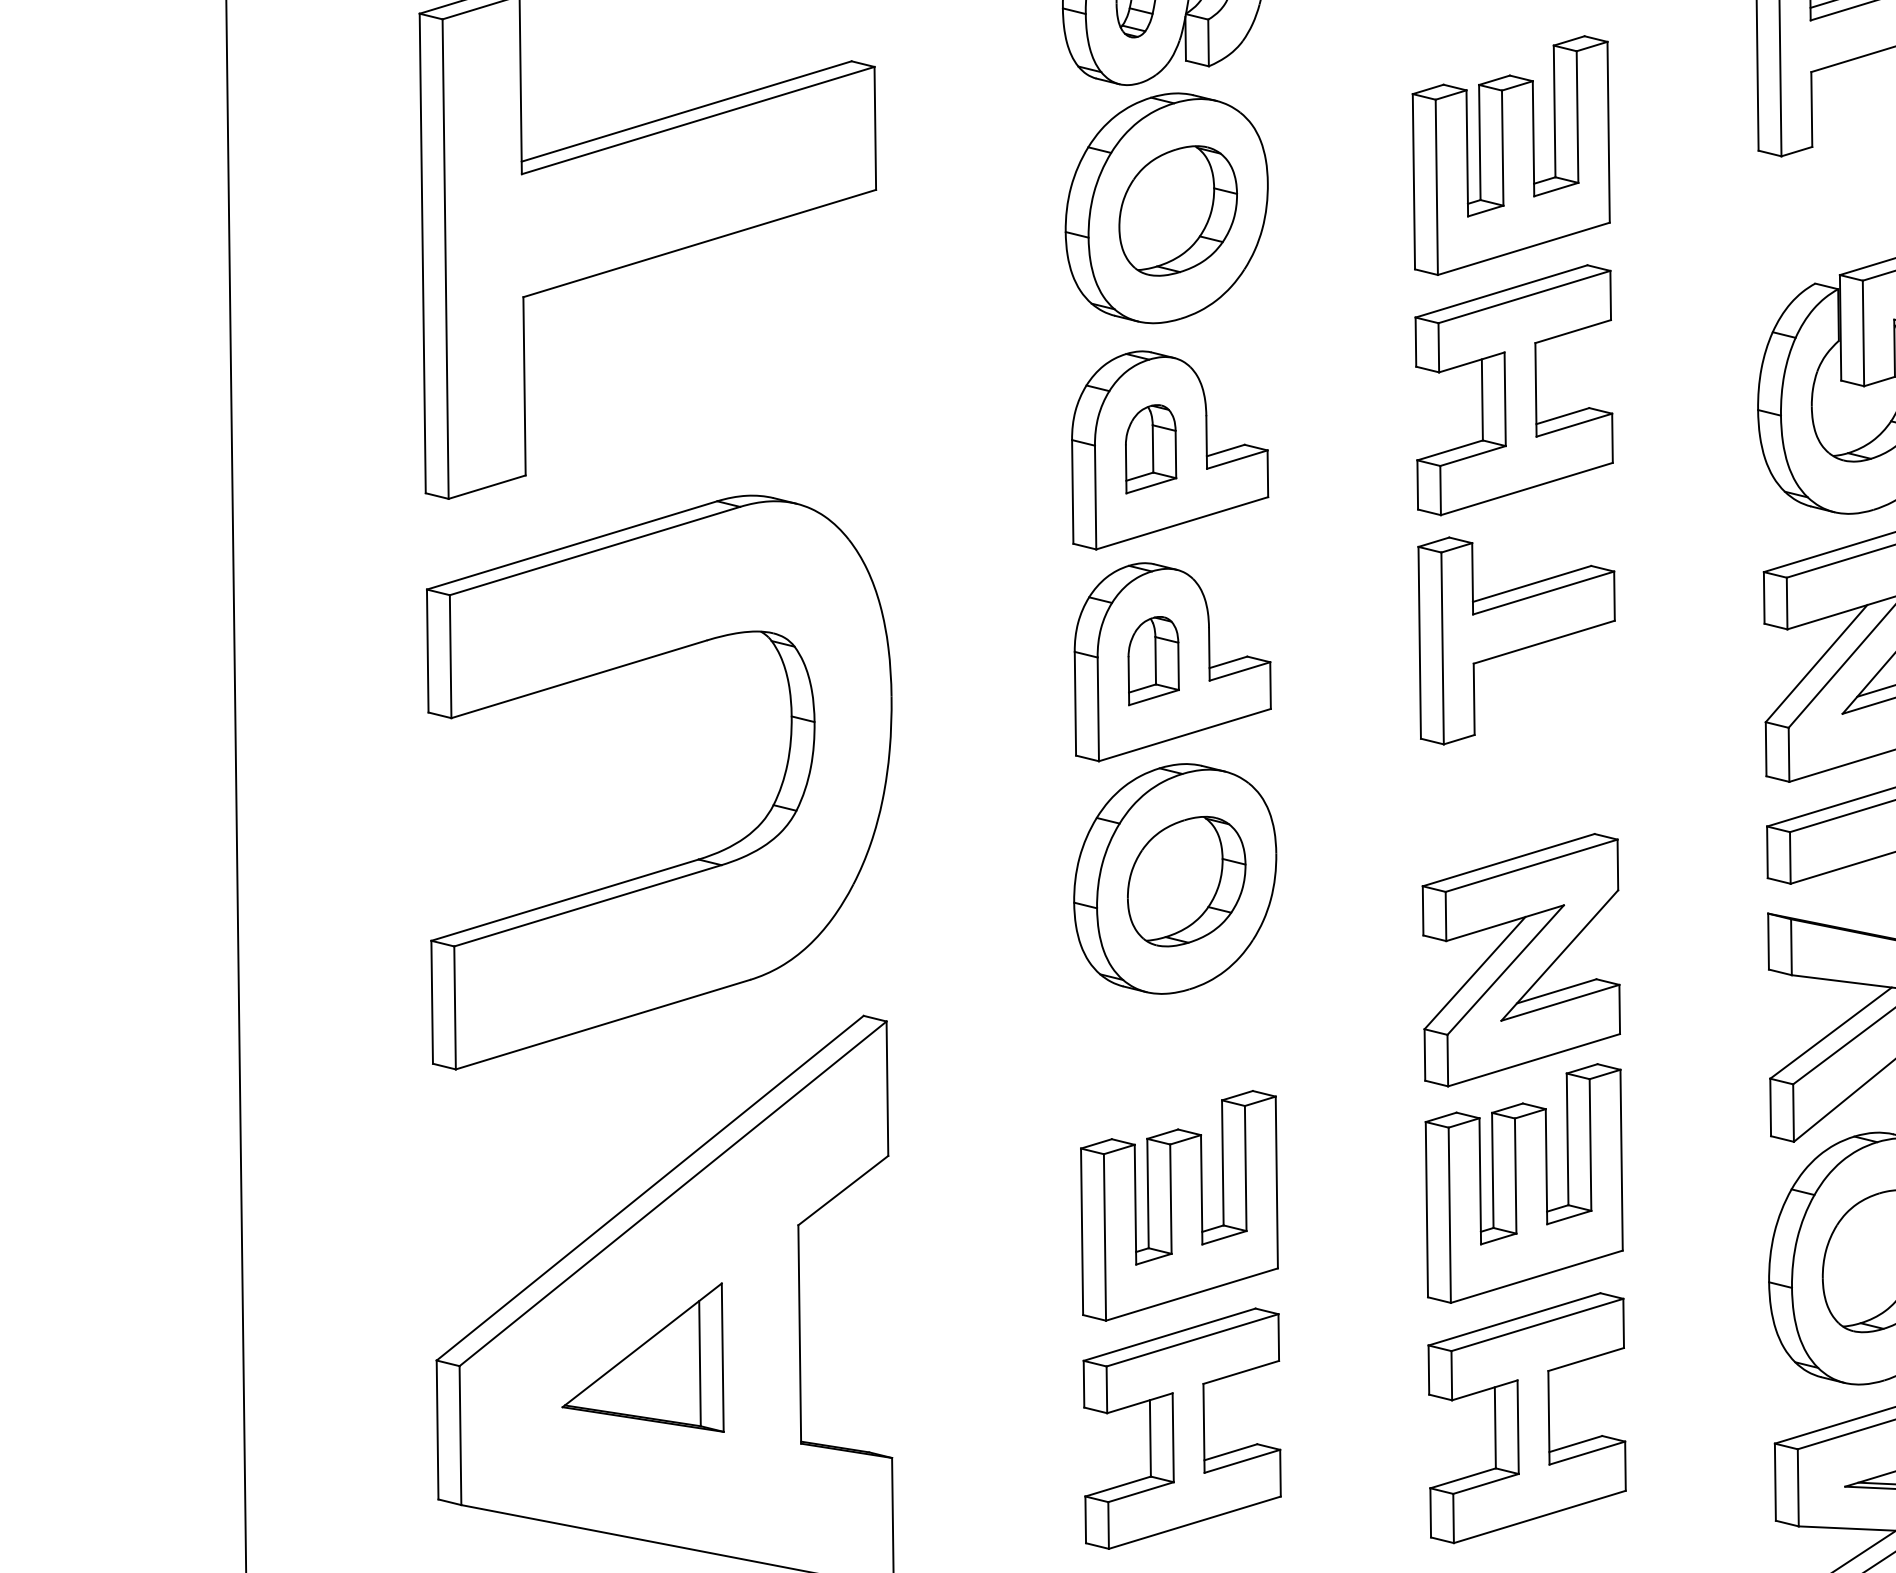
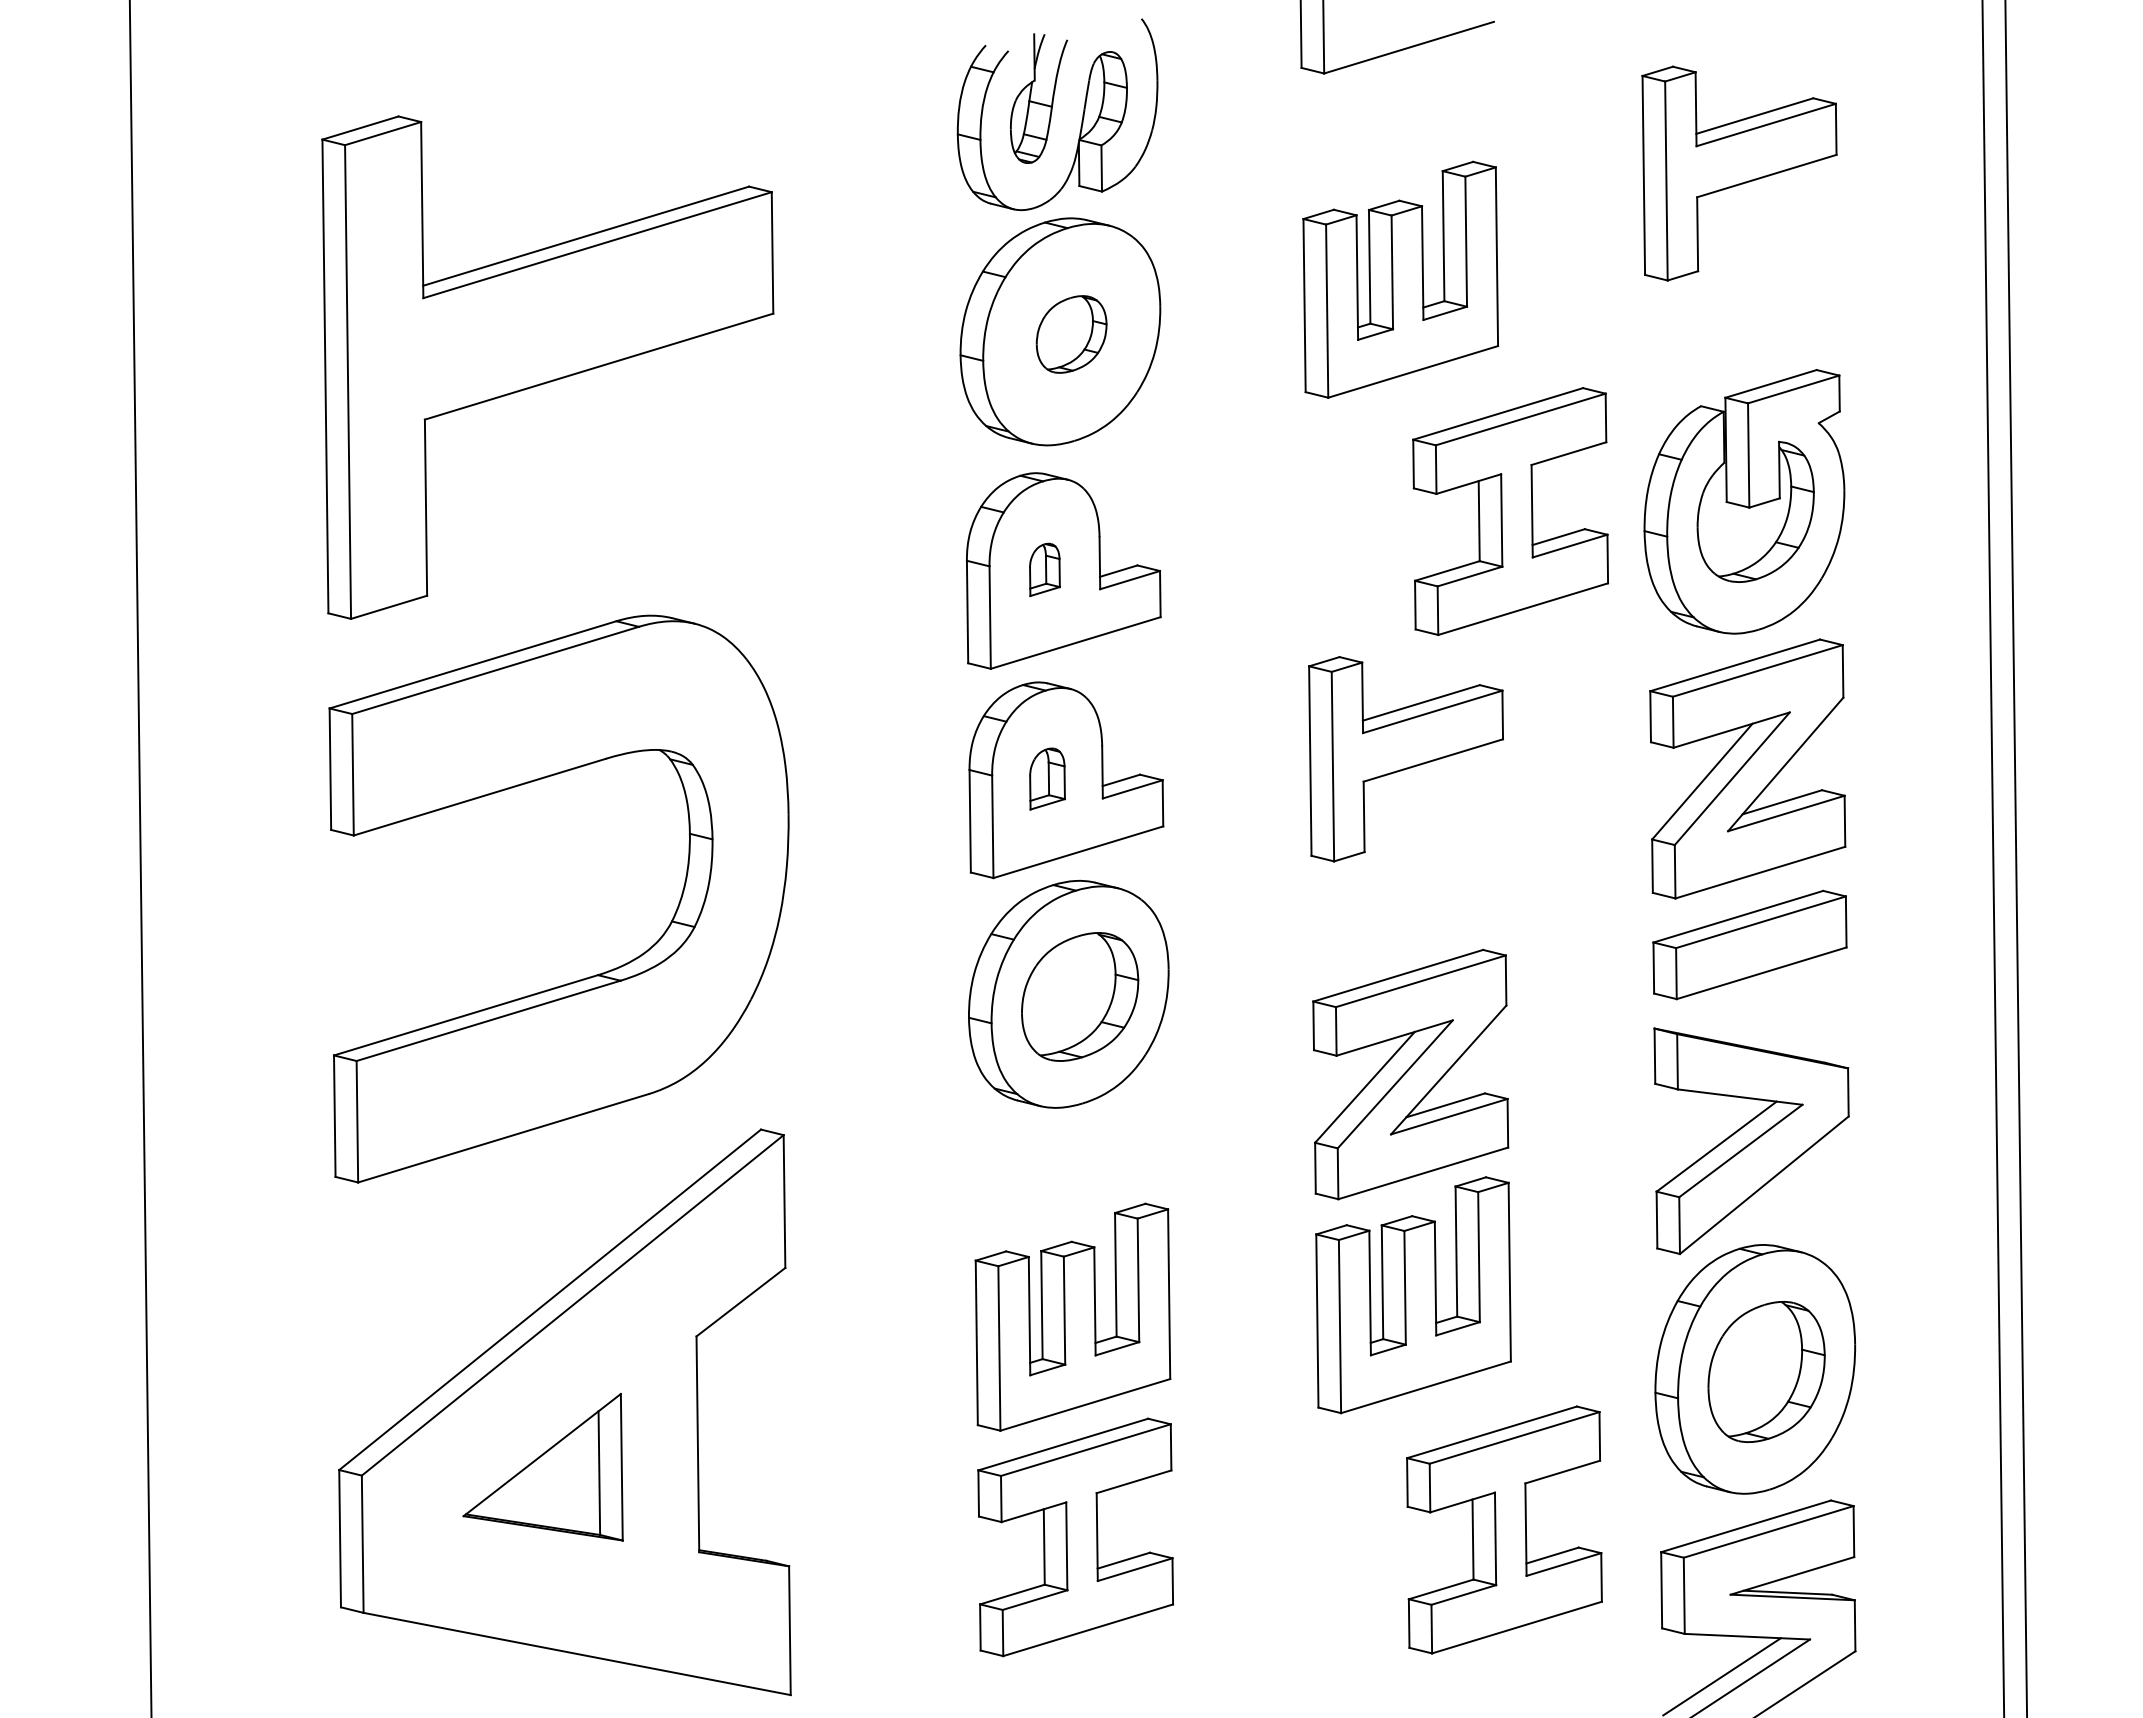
part: (1177, 210) -> (1071, 334), size x0.6
part: (1514, 390) -> (1510, 511), moved
part: (1150, 448) -> (1044, 569), size x0.6
part: (1153, 660) -> (1047, 778), size x0.7
part: (1527, 1417) -> (1504, 1529), moved

